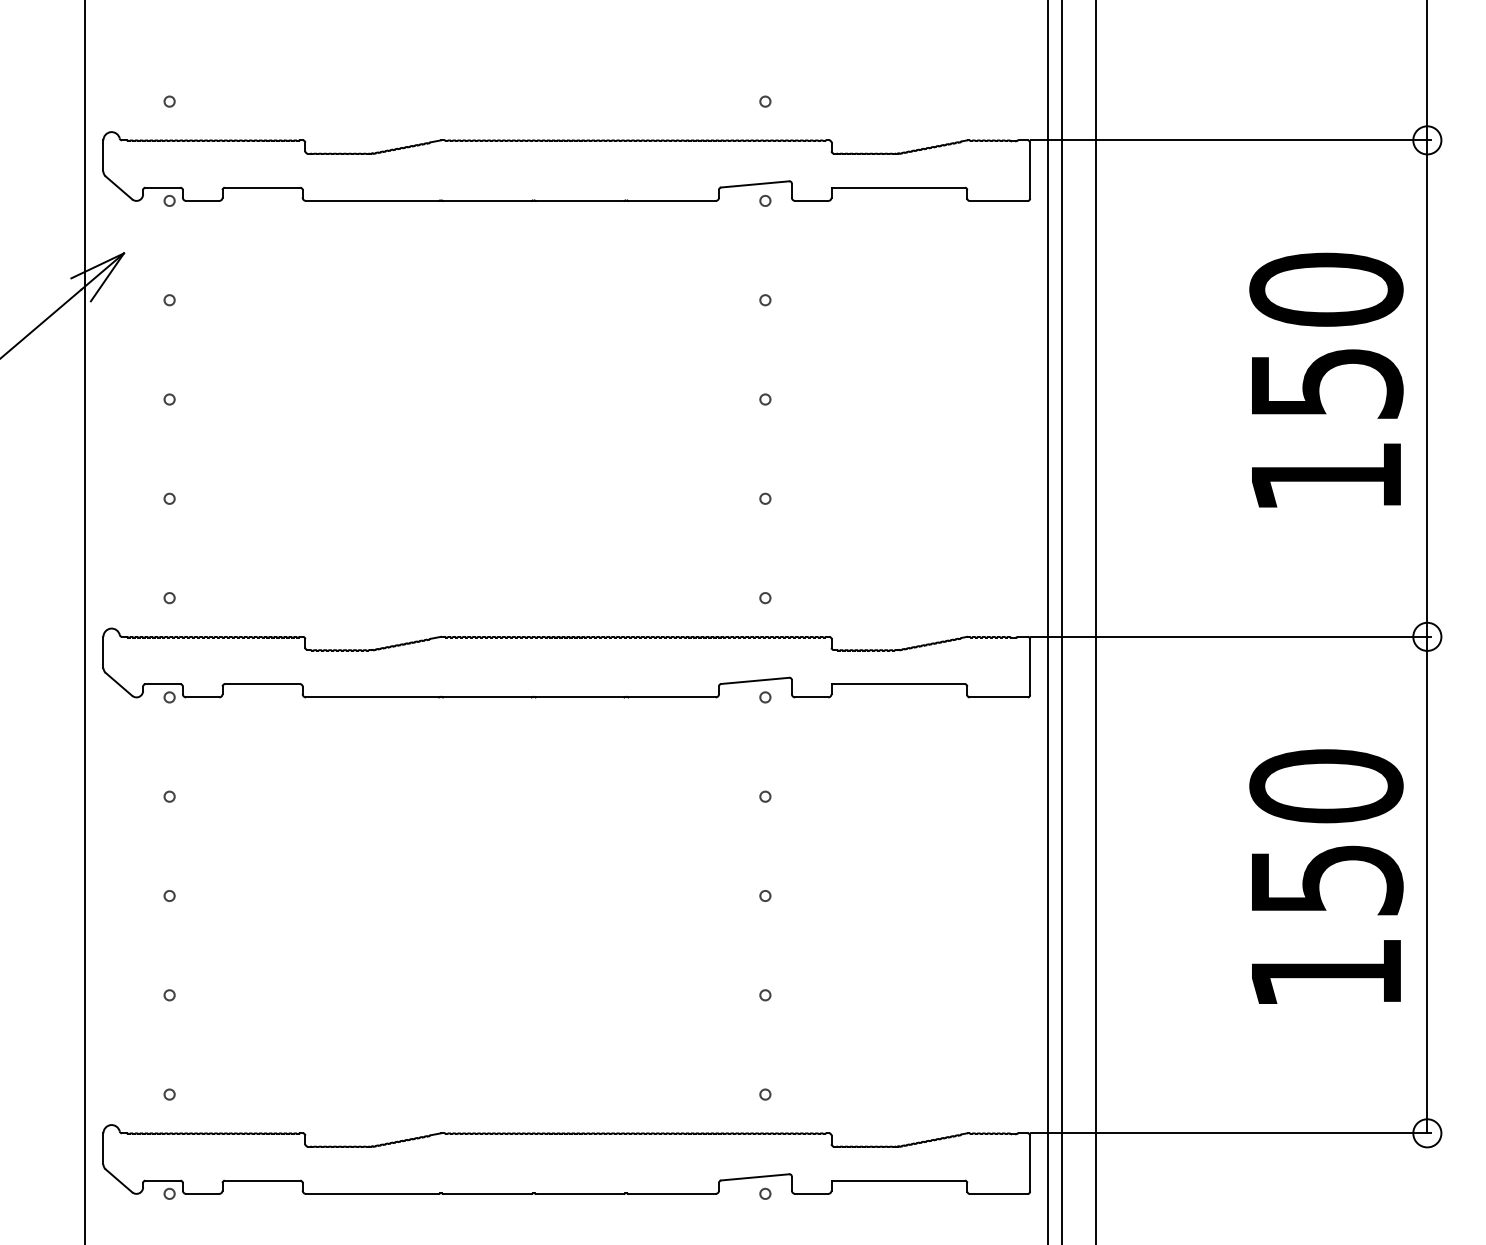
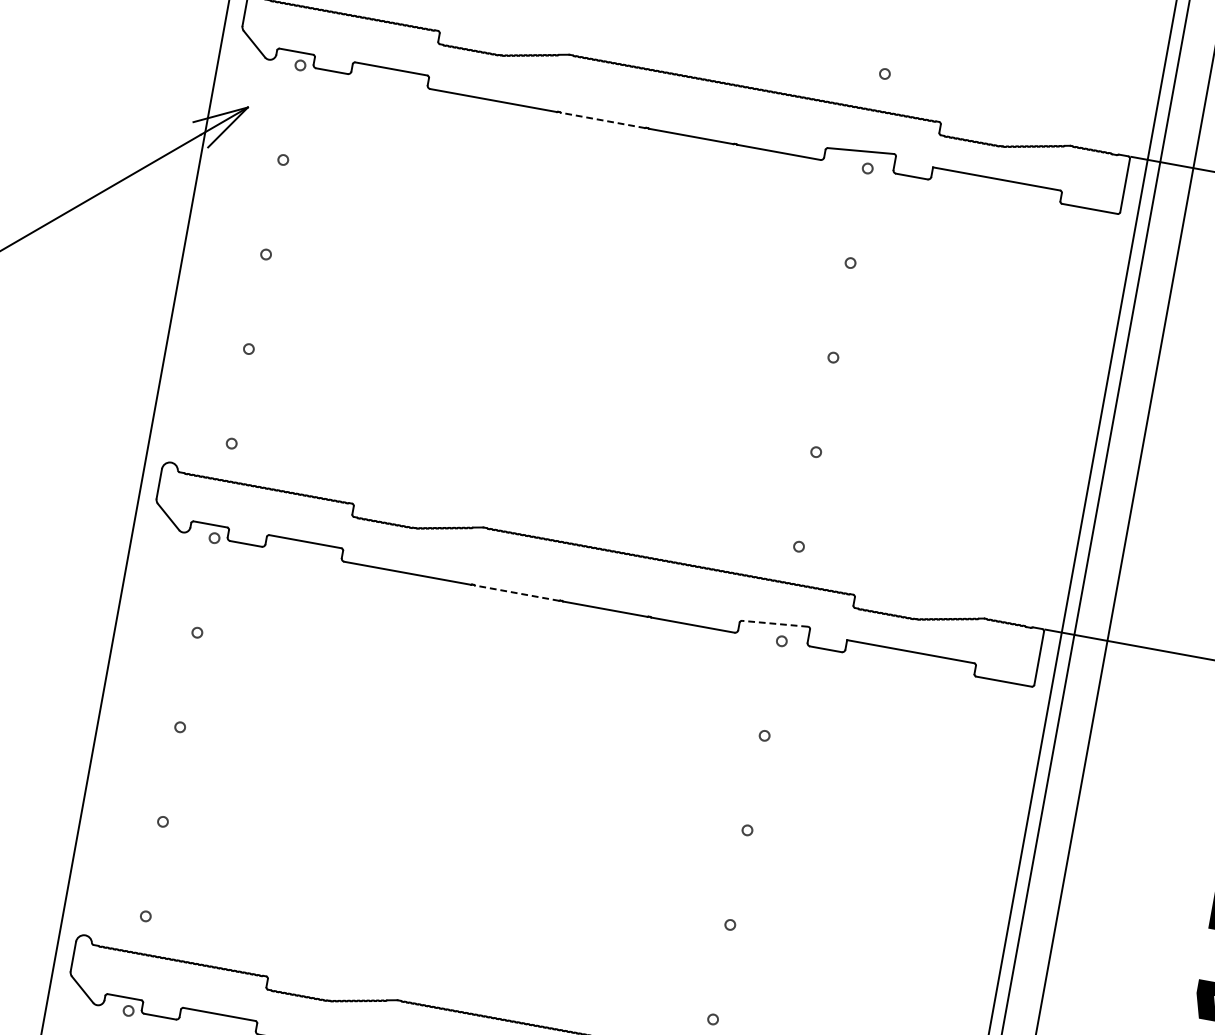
line: (486, 200) -> (602, 119), solid -> dashed
line: (754, 680) -> (774, 623), solid -> dashed
line: (486, 697) -> (516, 593), solid -> dashed

